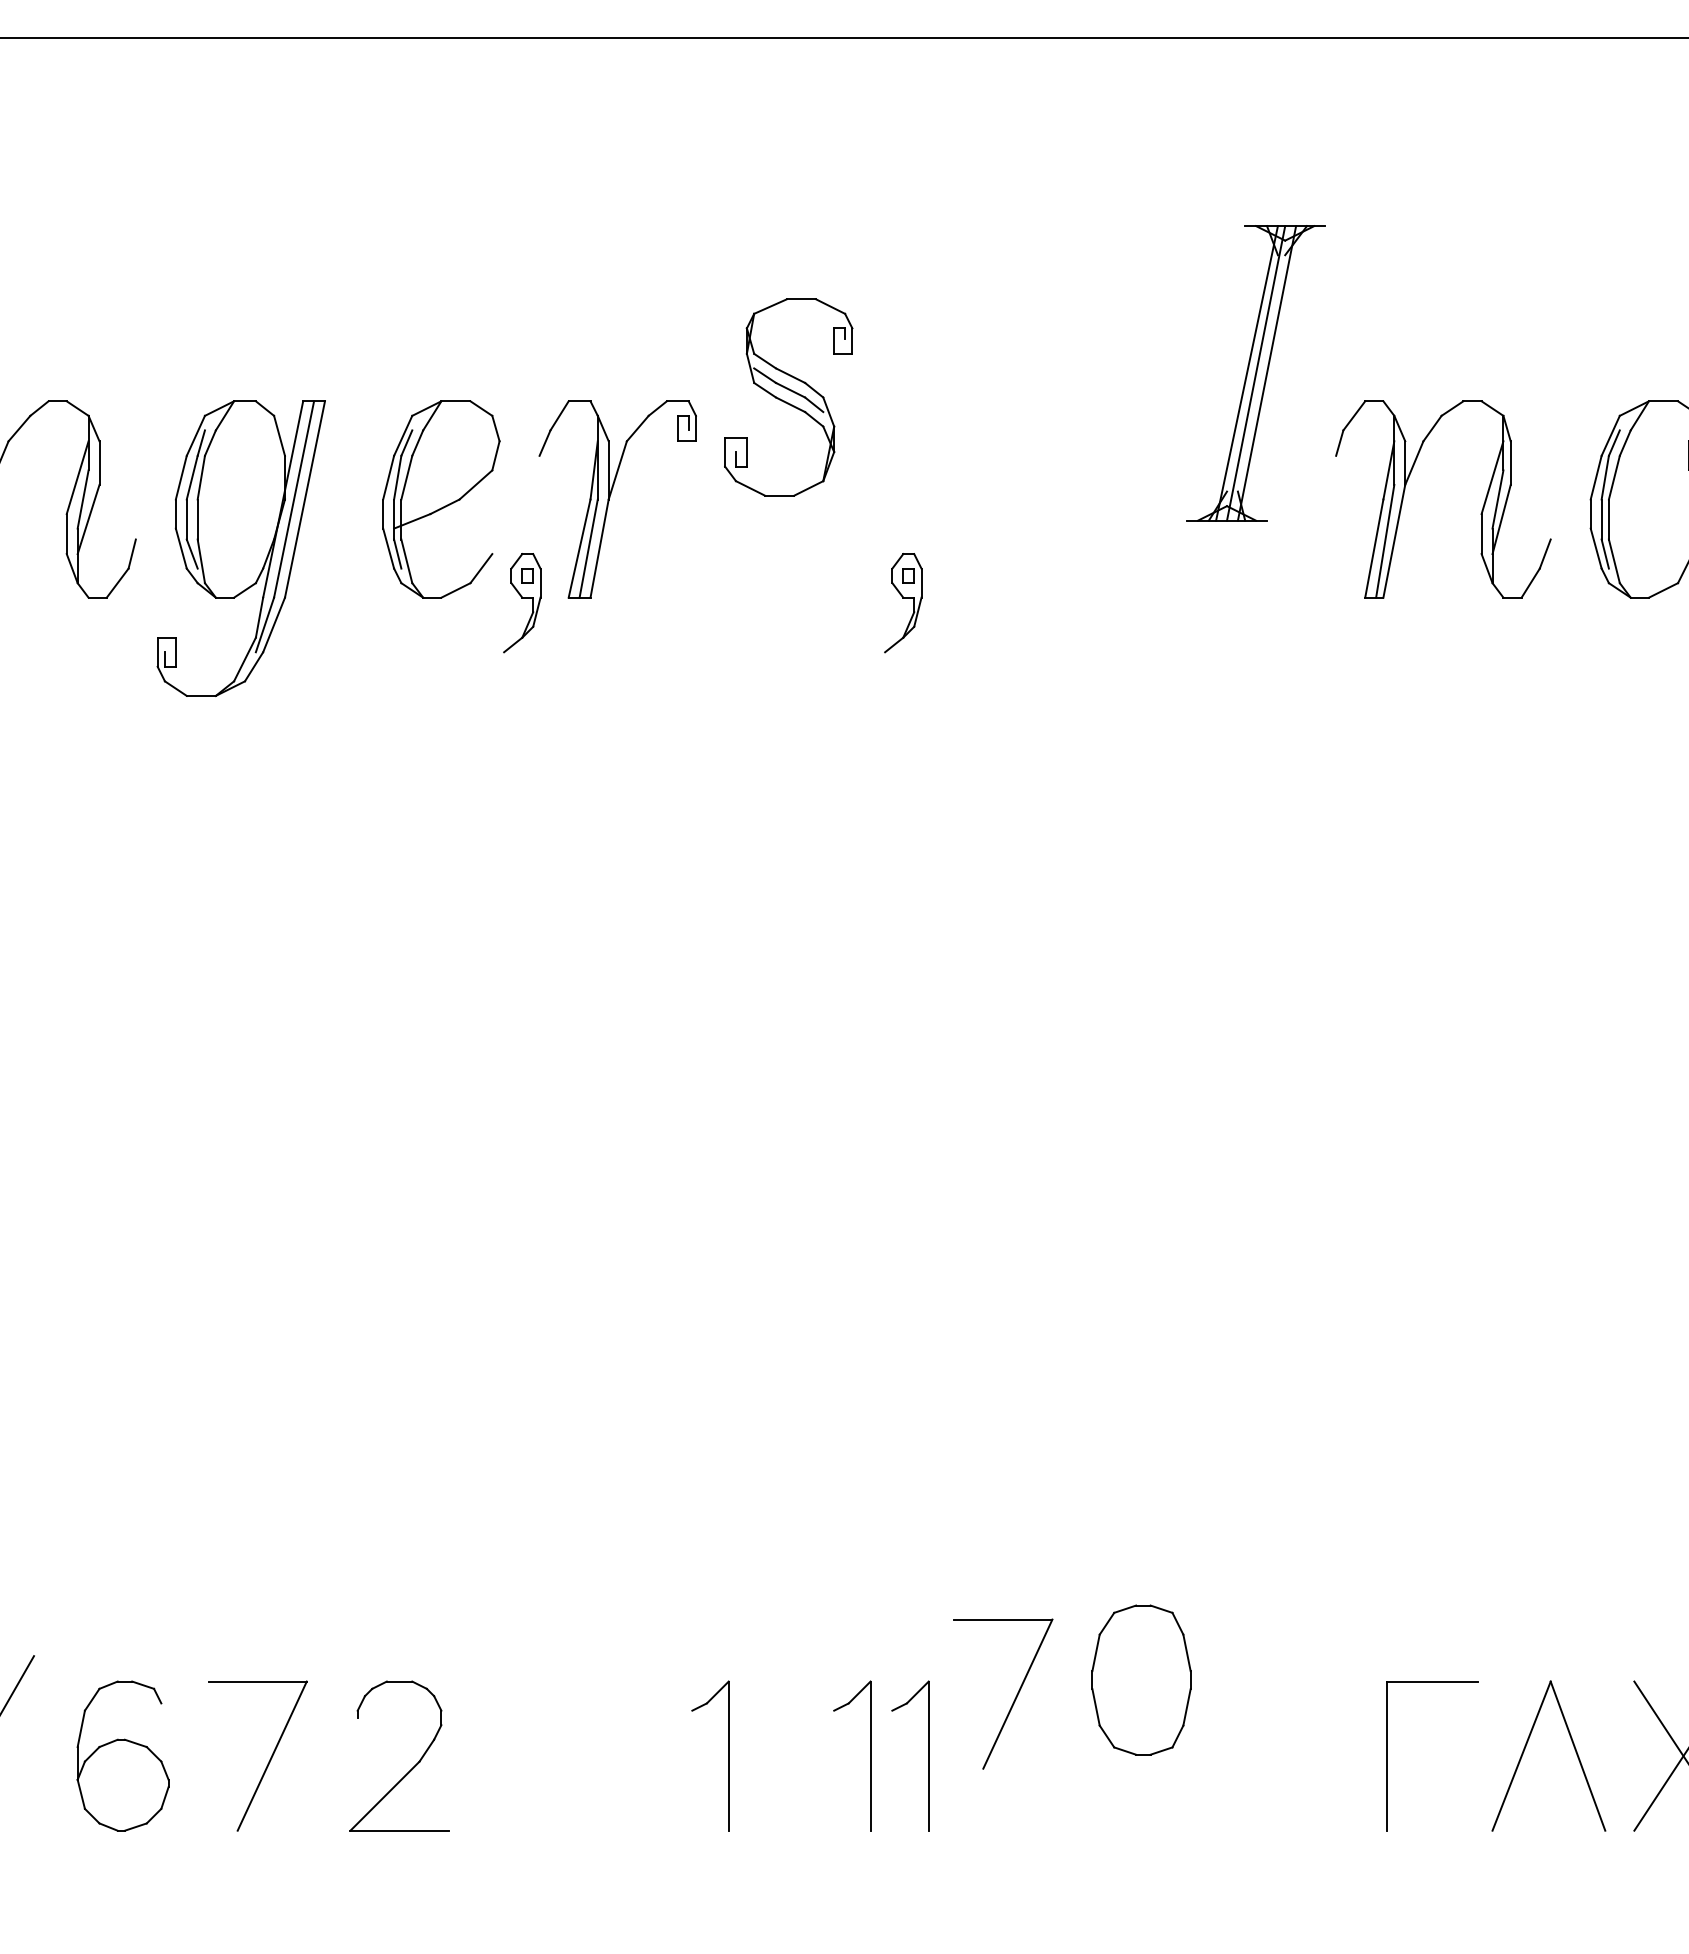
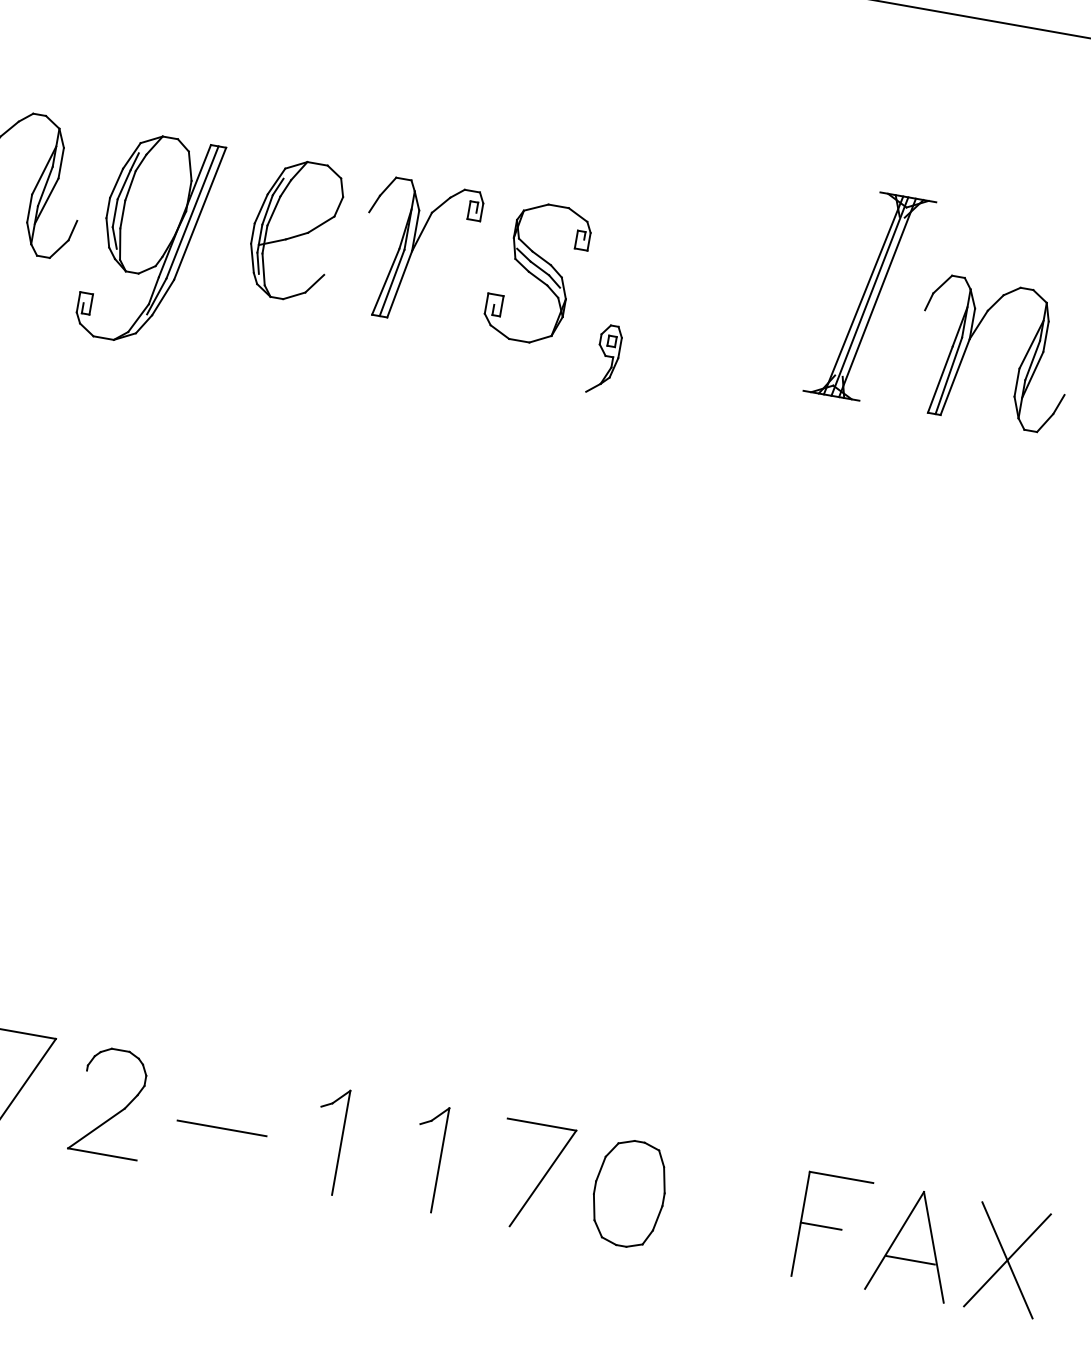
part: (1255, 373) -> (869, 296), moved
part: (788, 397) -> (537, 273), moved
part: (522, 603) -> (339, 313), removed
part: (1141, 1679) -> (629, 1193), moved
part: (1014, 1698) -> (540, 1181), moved
line: (1416, 1754) -> (821, 1226), added
part: (928, 1755) -> (480, 1167), removed
line: (559, 1765) -> (221, 1128), added
line: (1548, 1779) -> (910, 1260), added

